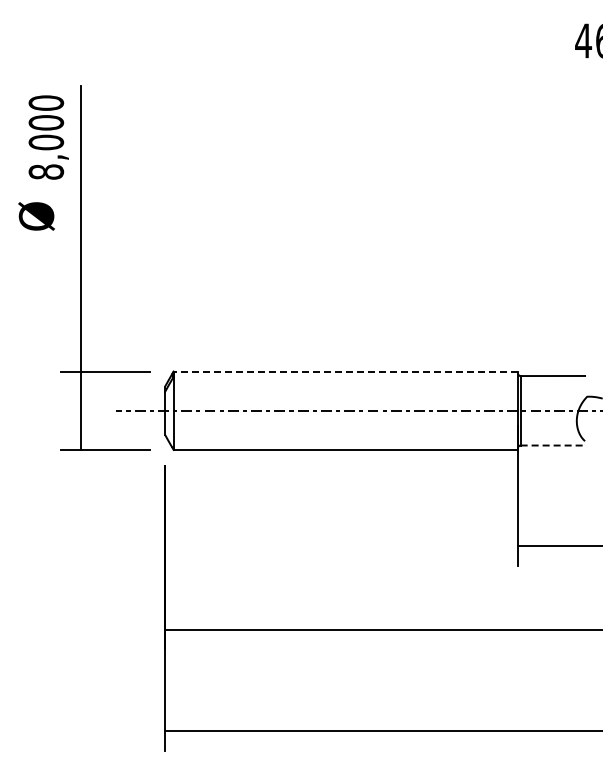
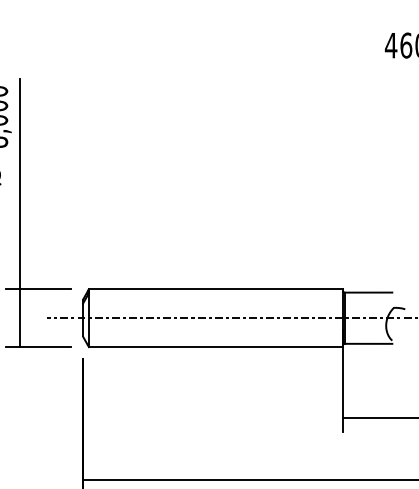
line: (345, 371) -> (215, 289), dashed -> solid
line: (553, 445) -> (369, 343), dashed -> solid

